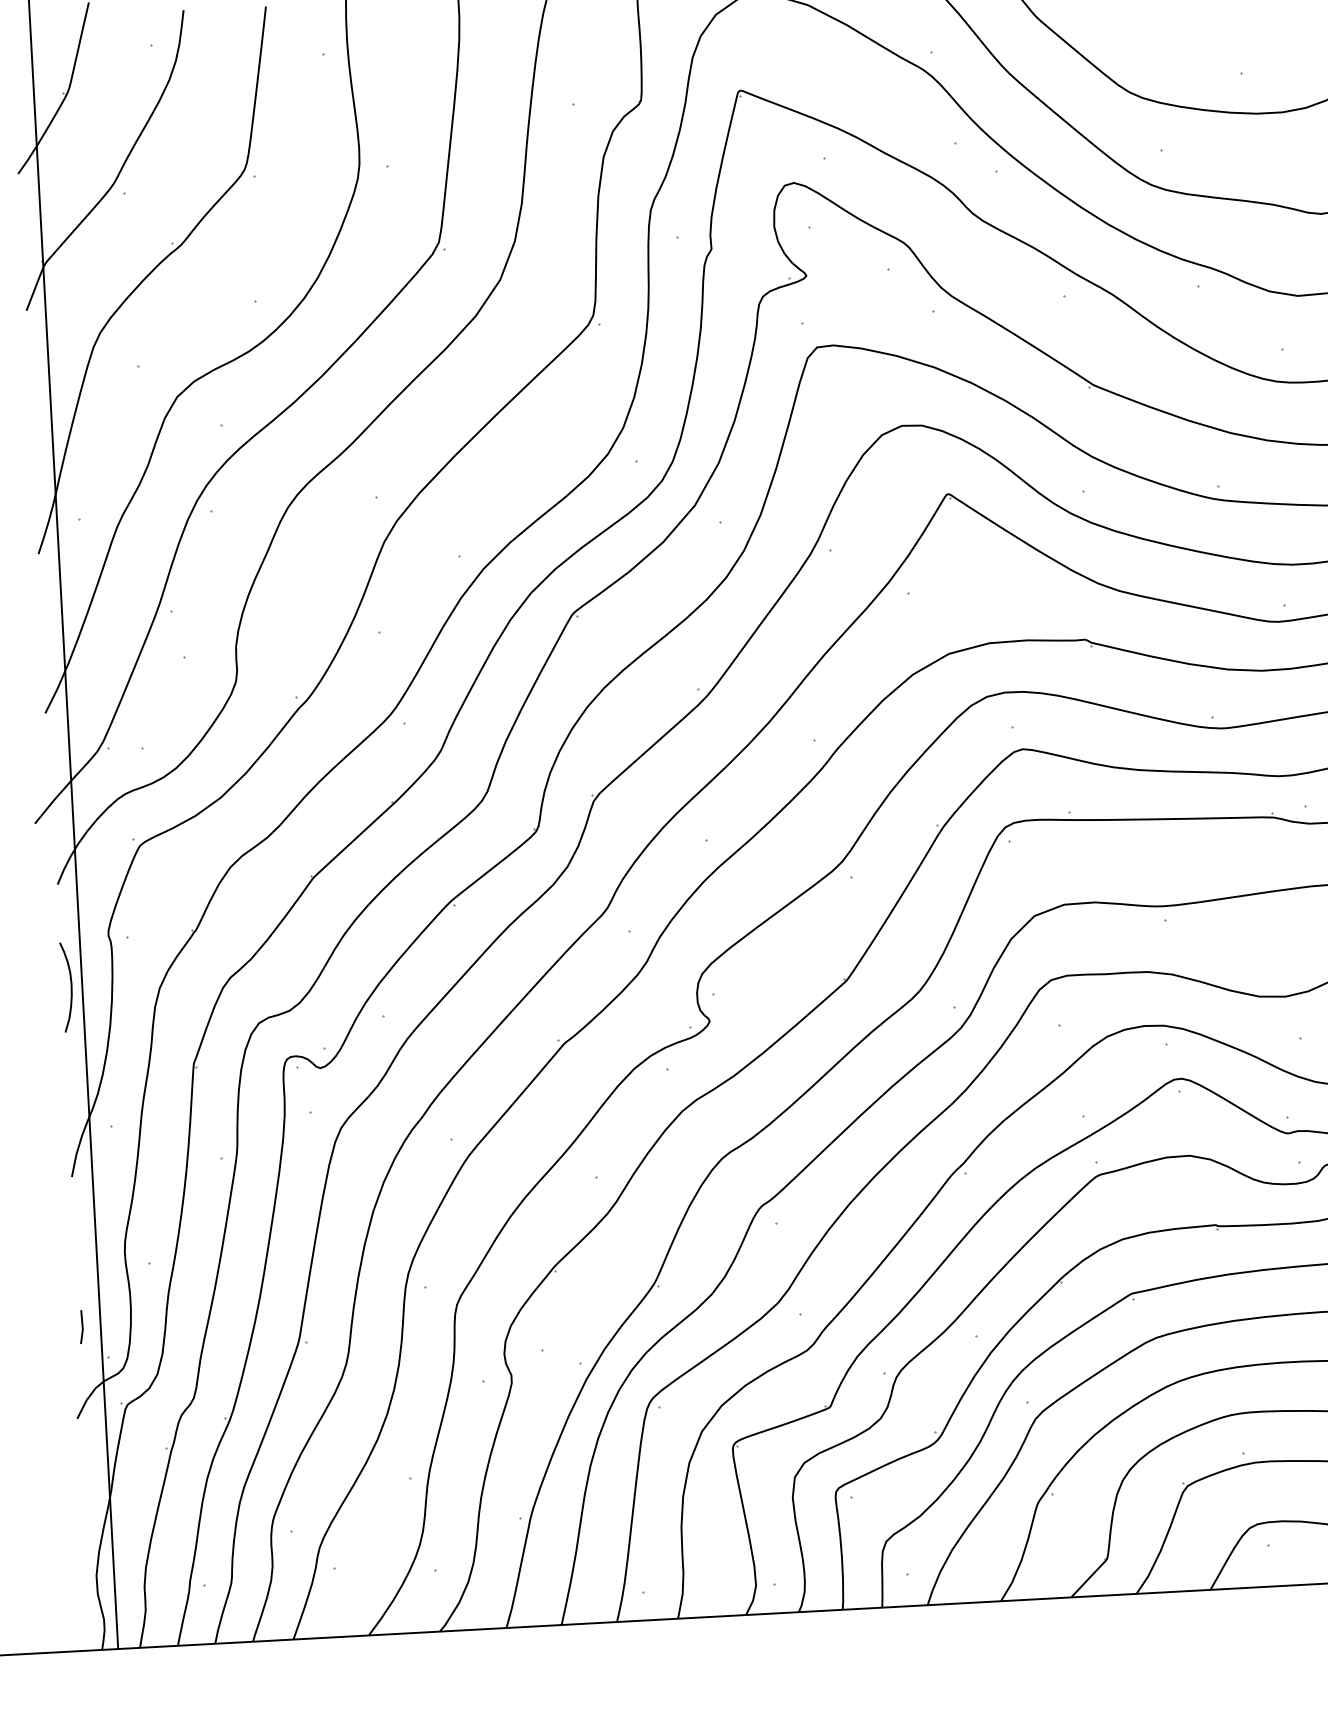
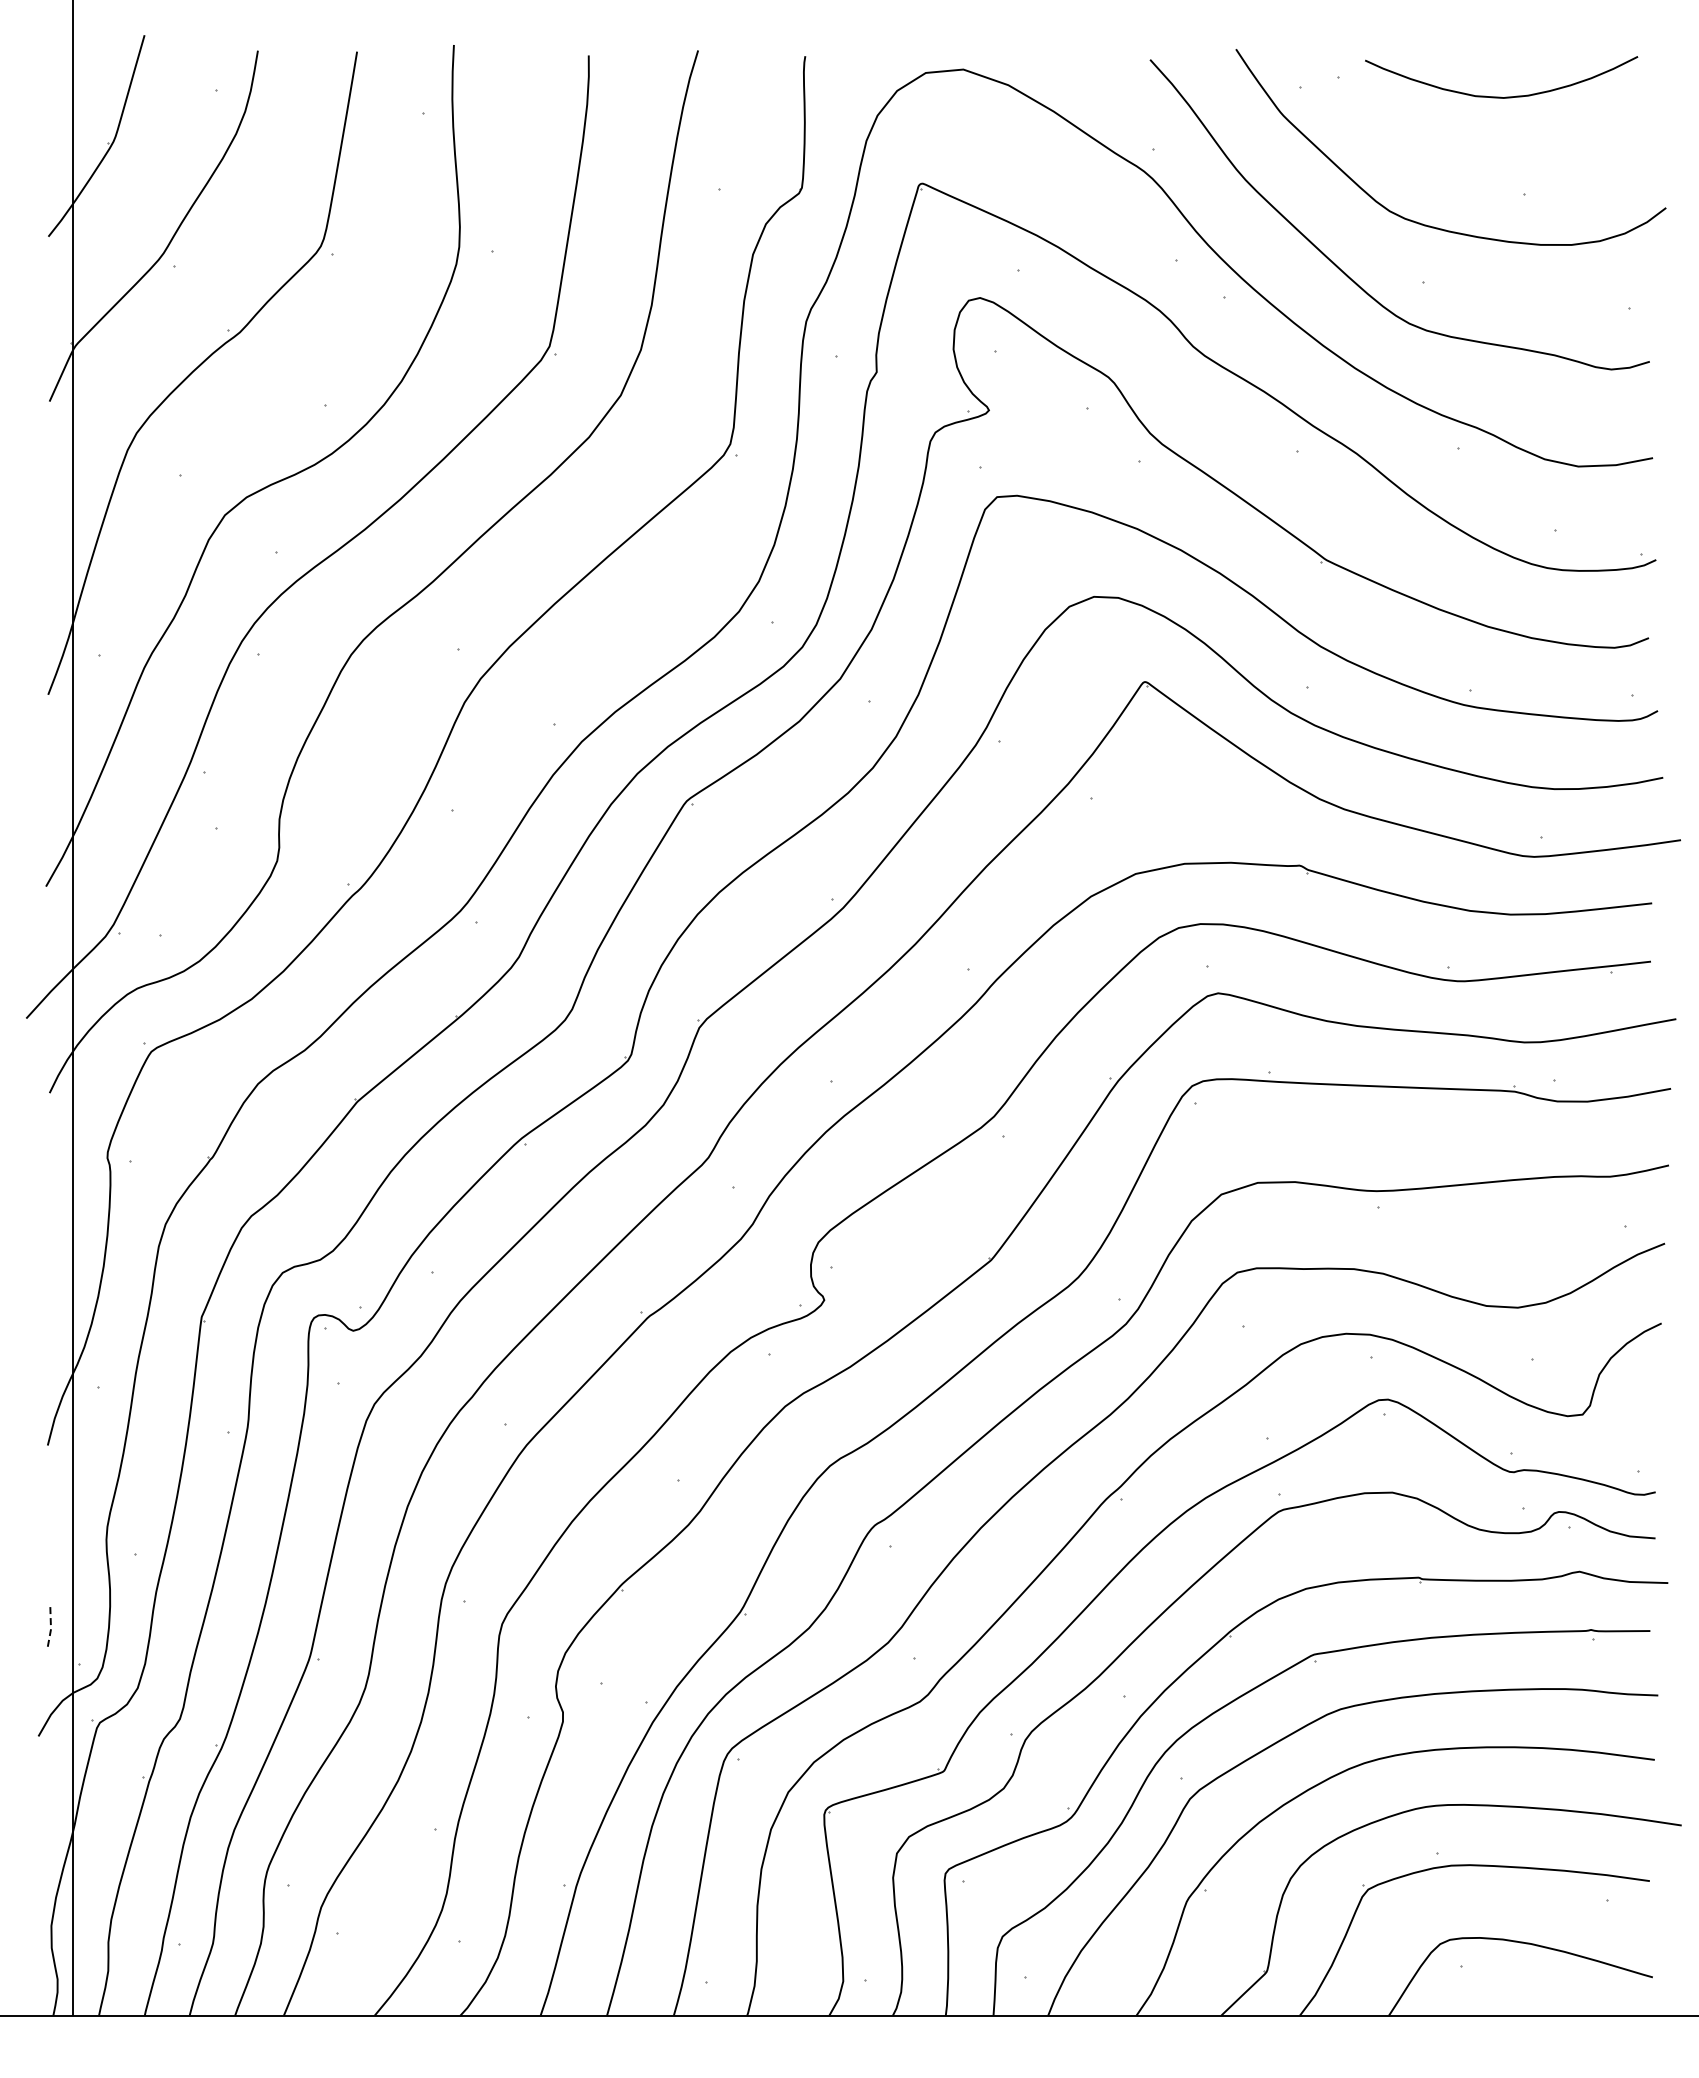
curve: (70, 987) -> (58, 1217), removed
line: (82, 1327) -> (50, 1626), solid -> dashed

